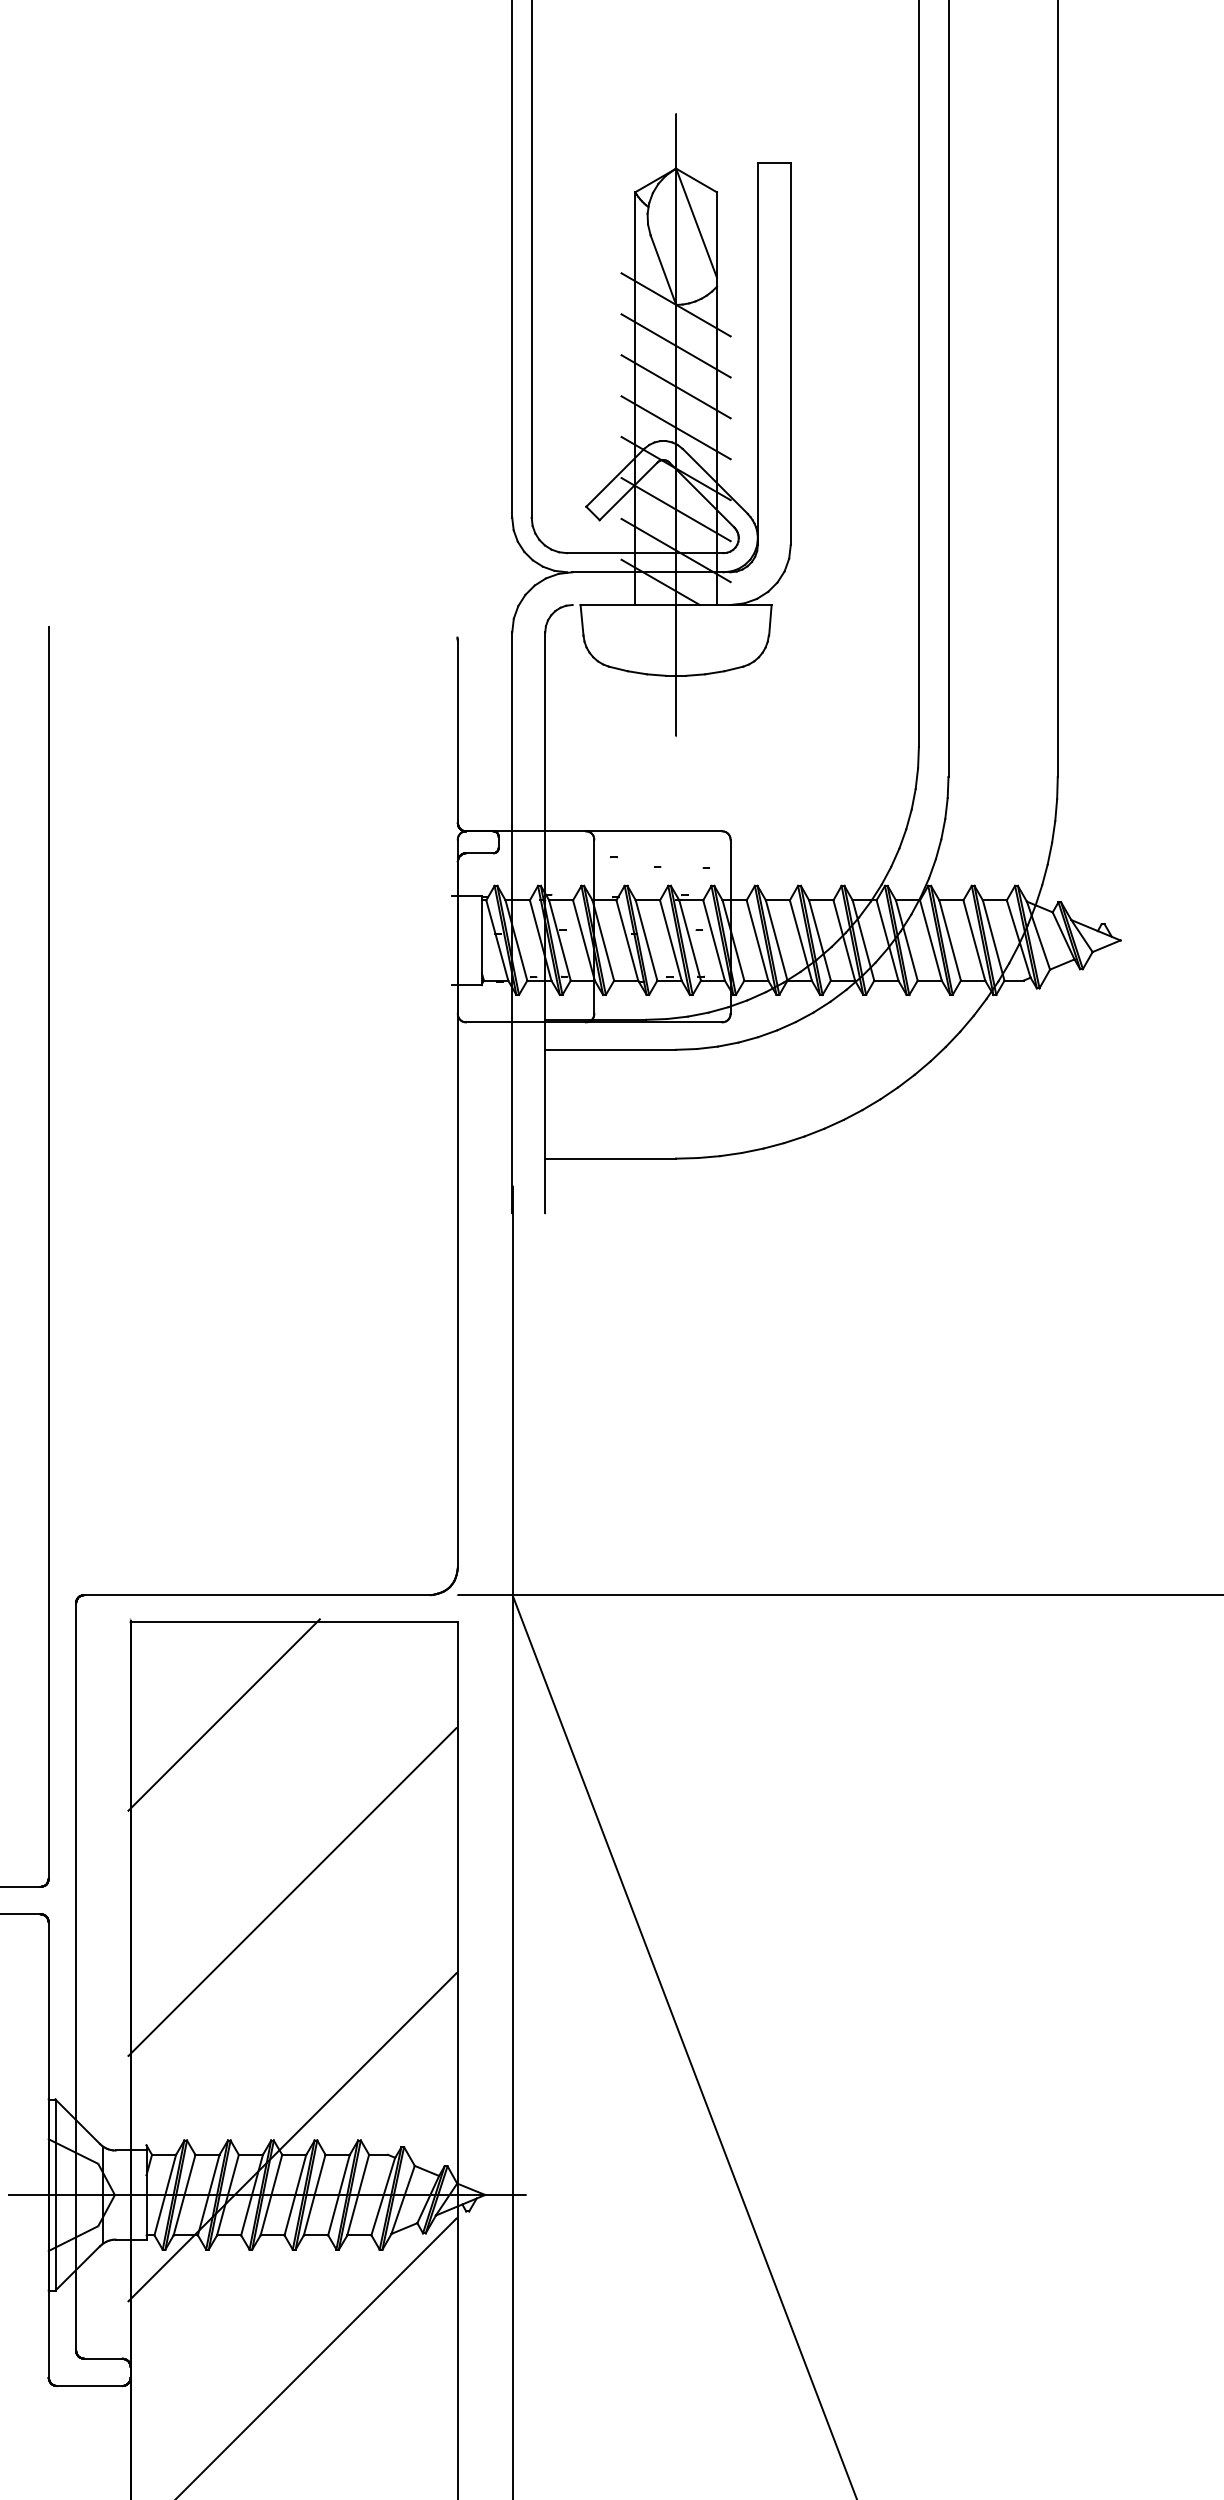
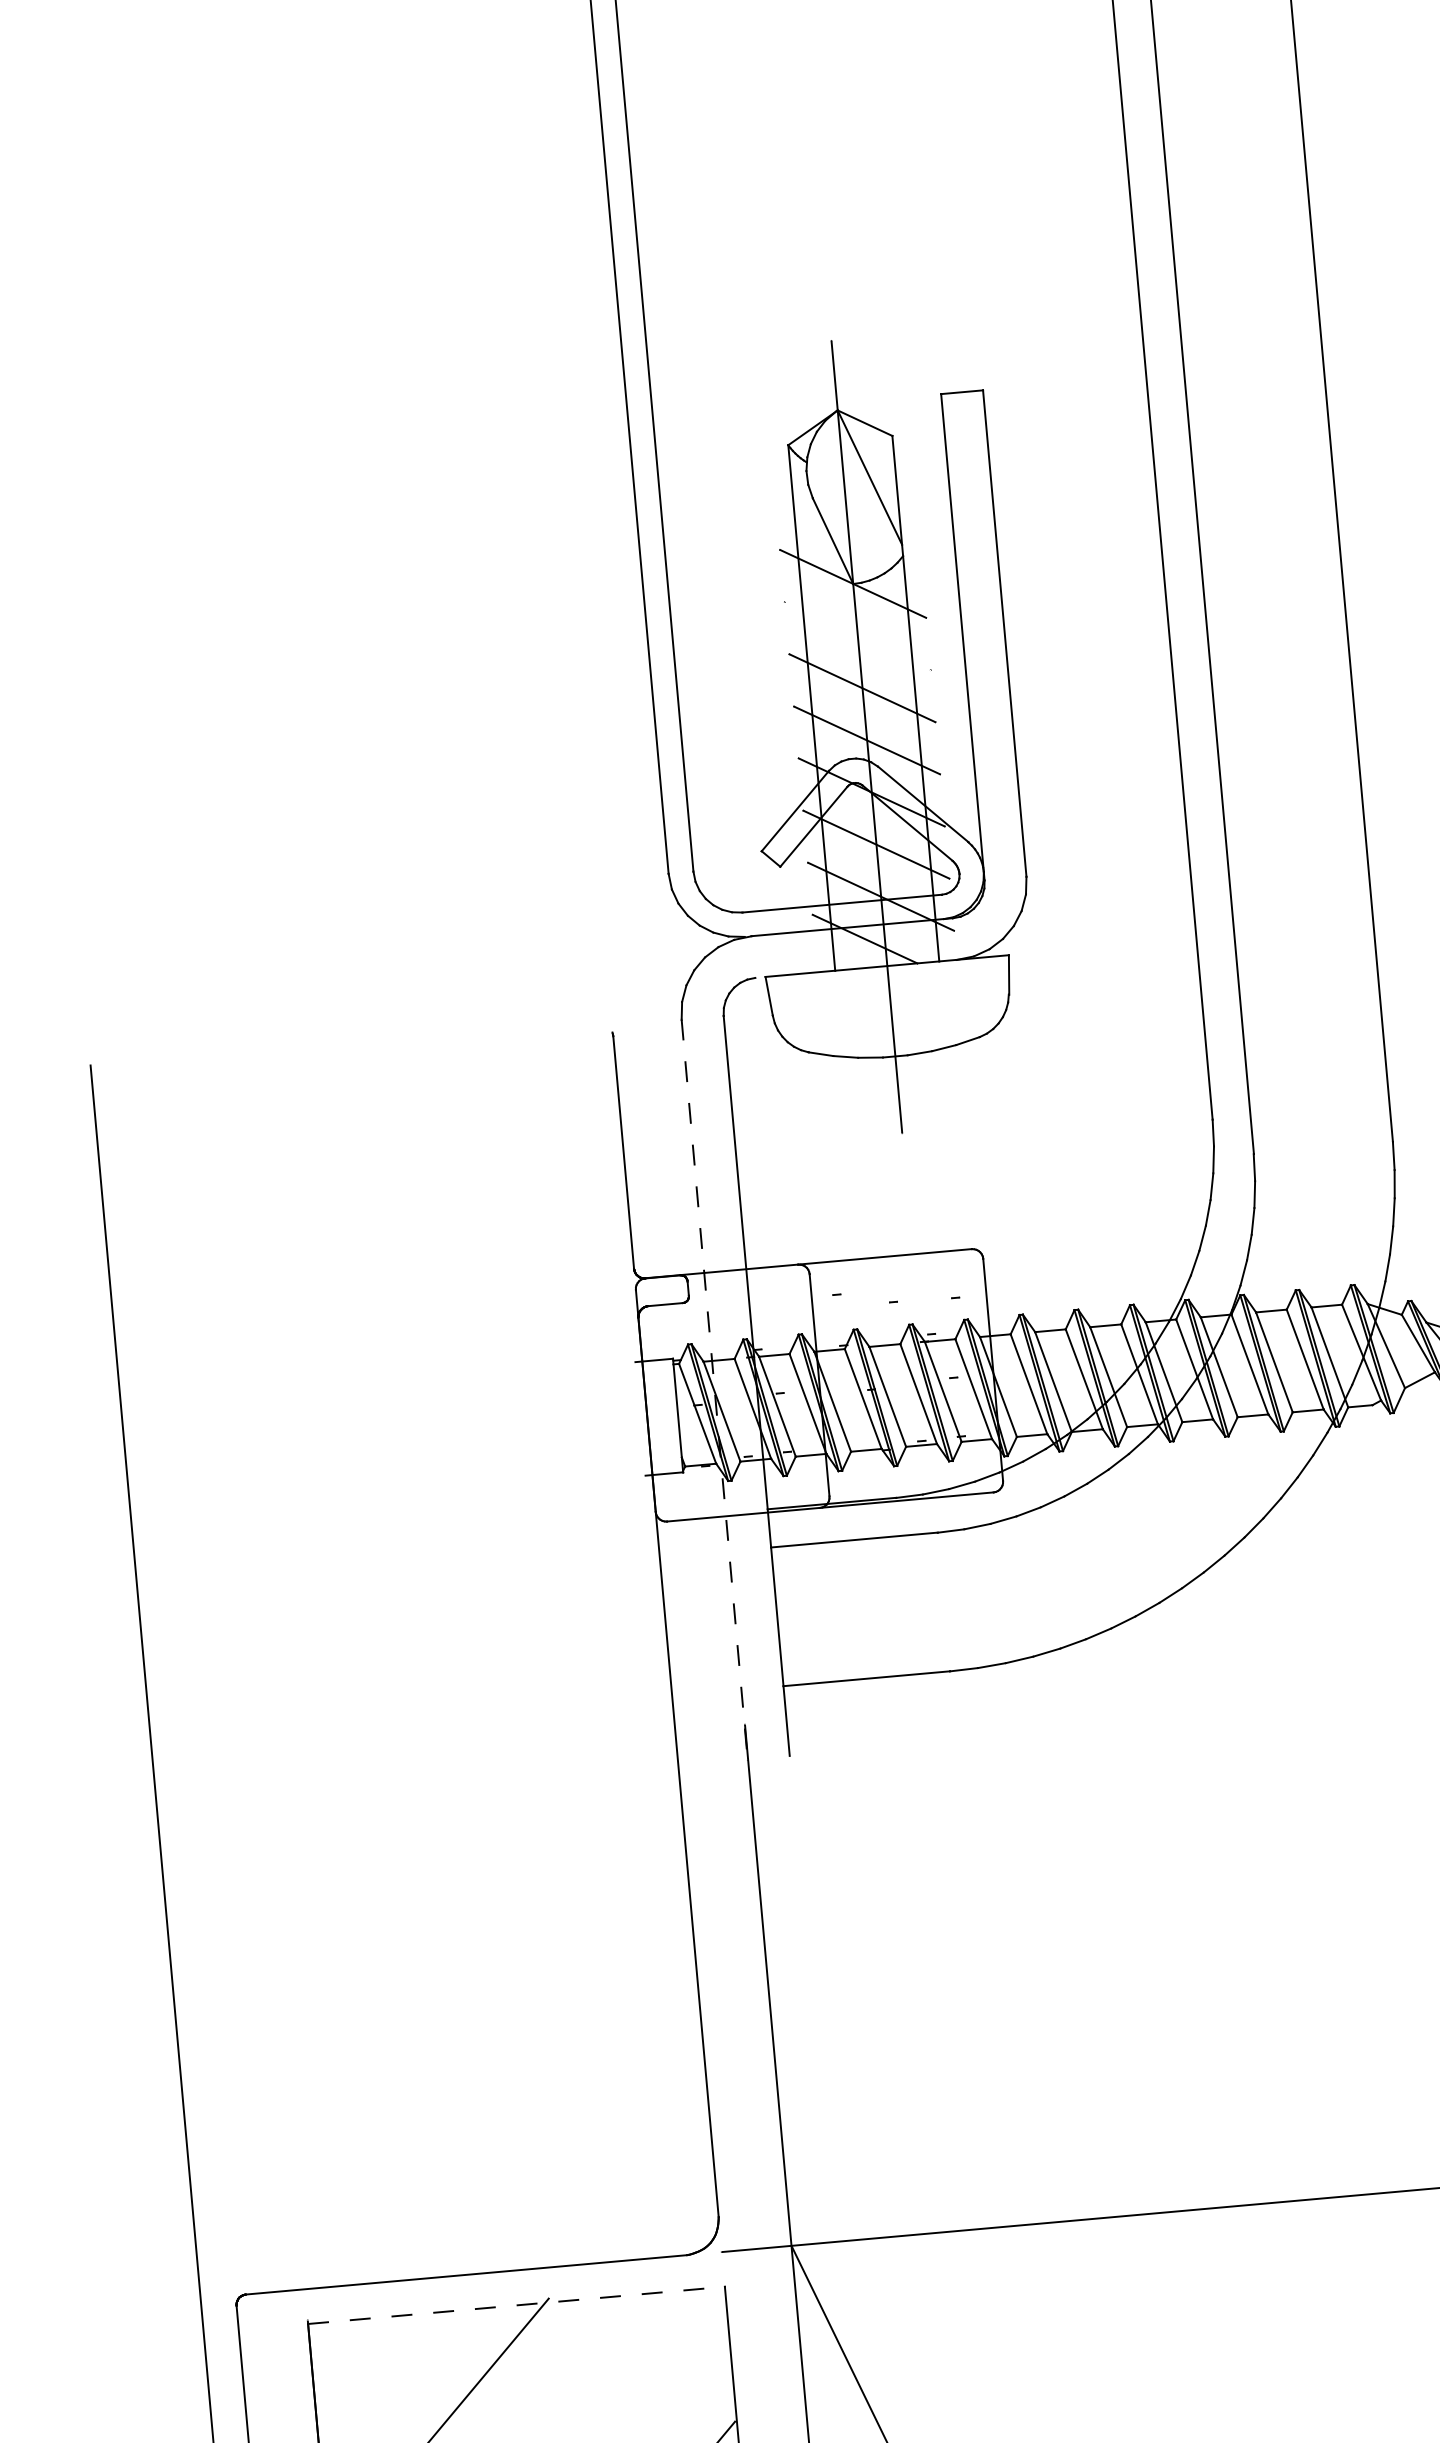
line: (675, 345) -> (856, 635), removed
line: (512, 923) -> (715, 1390), solid -> dashed
line: (294, 1622) -> (516, 2305), solid -> dashed

